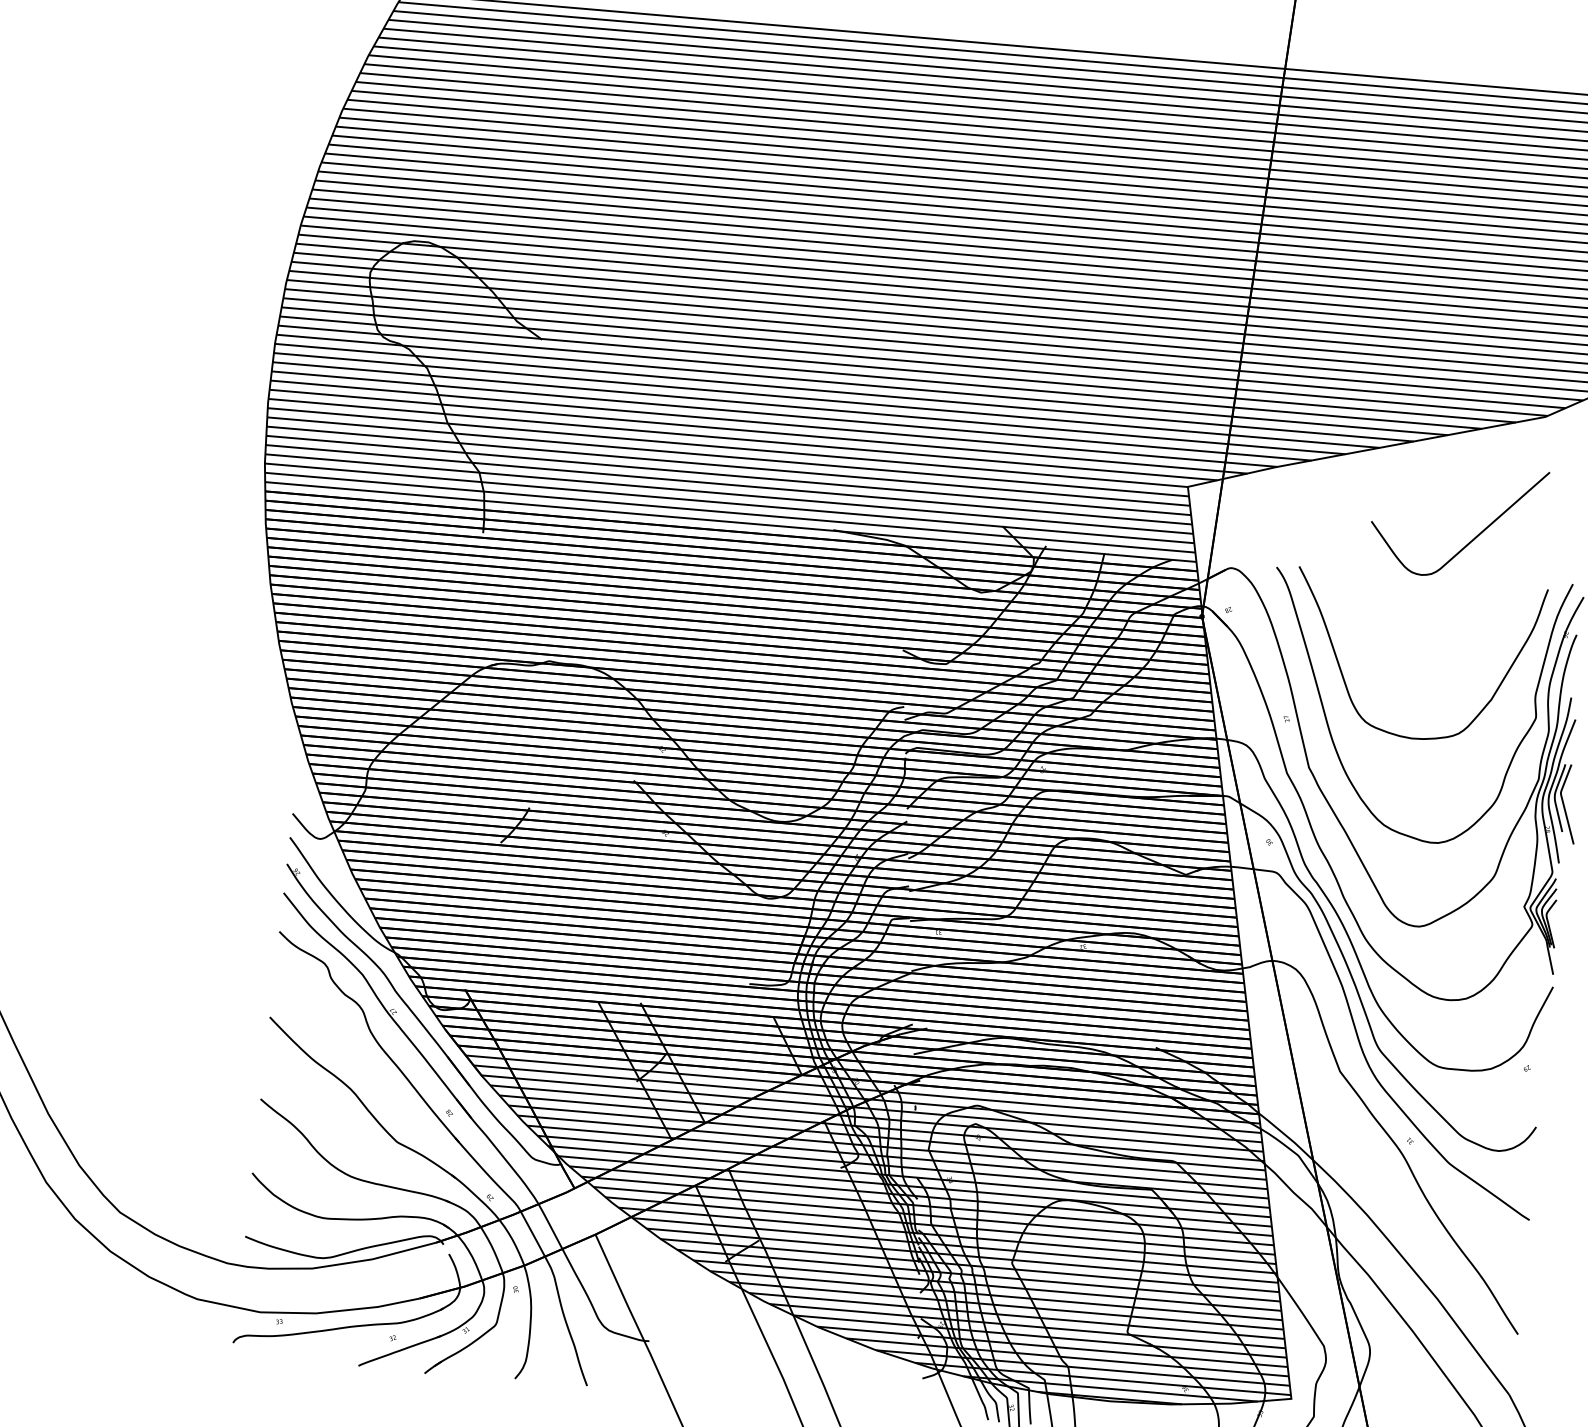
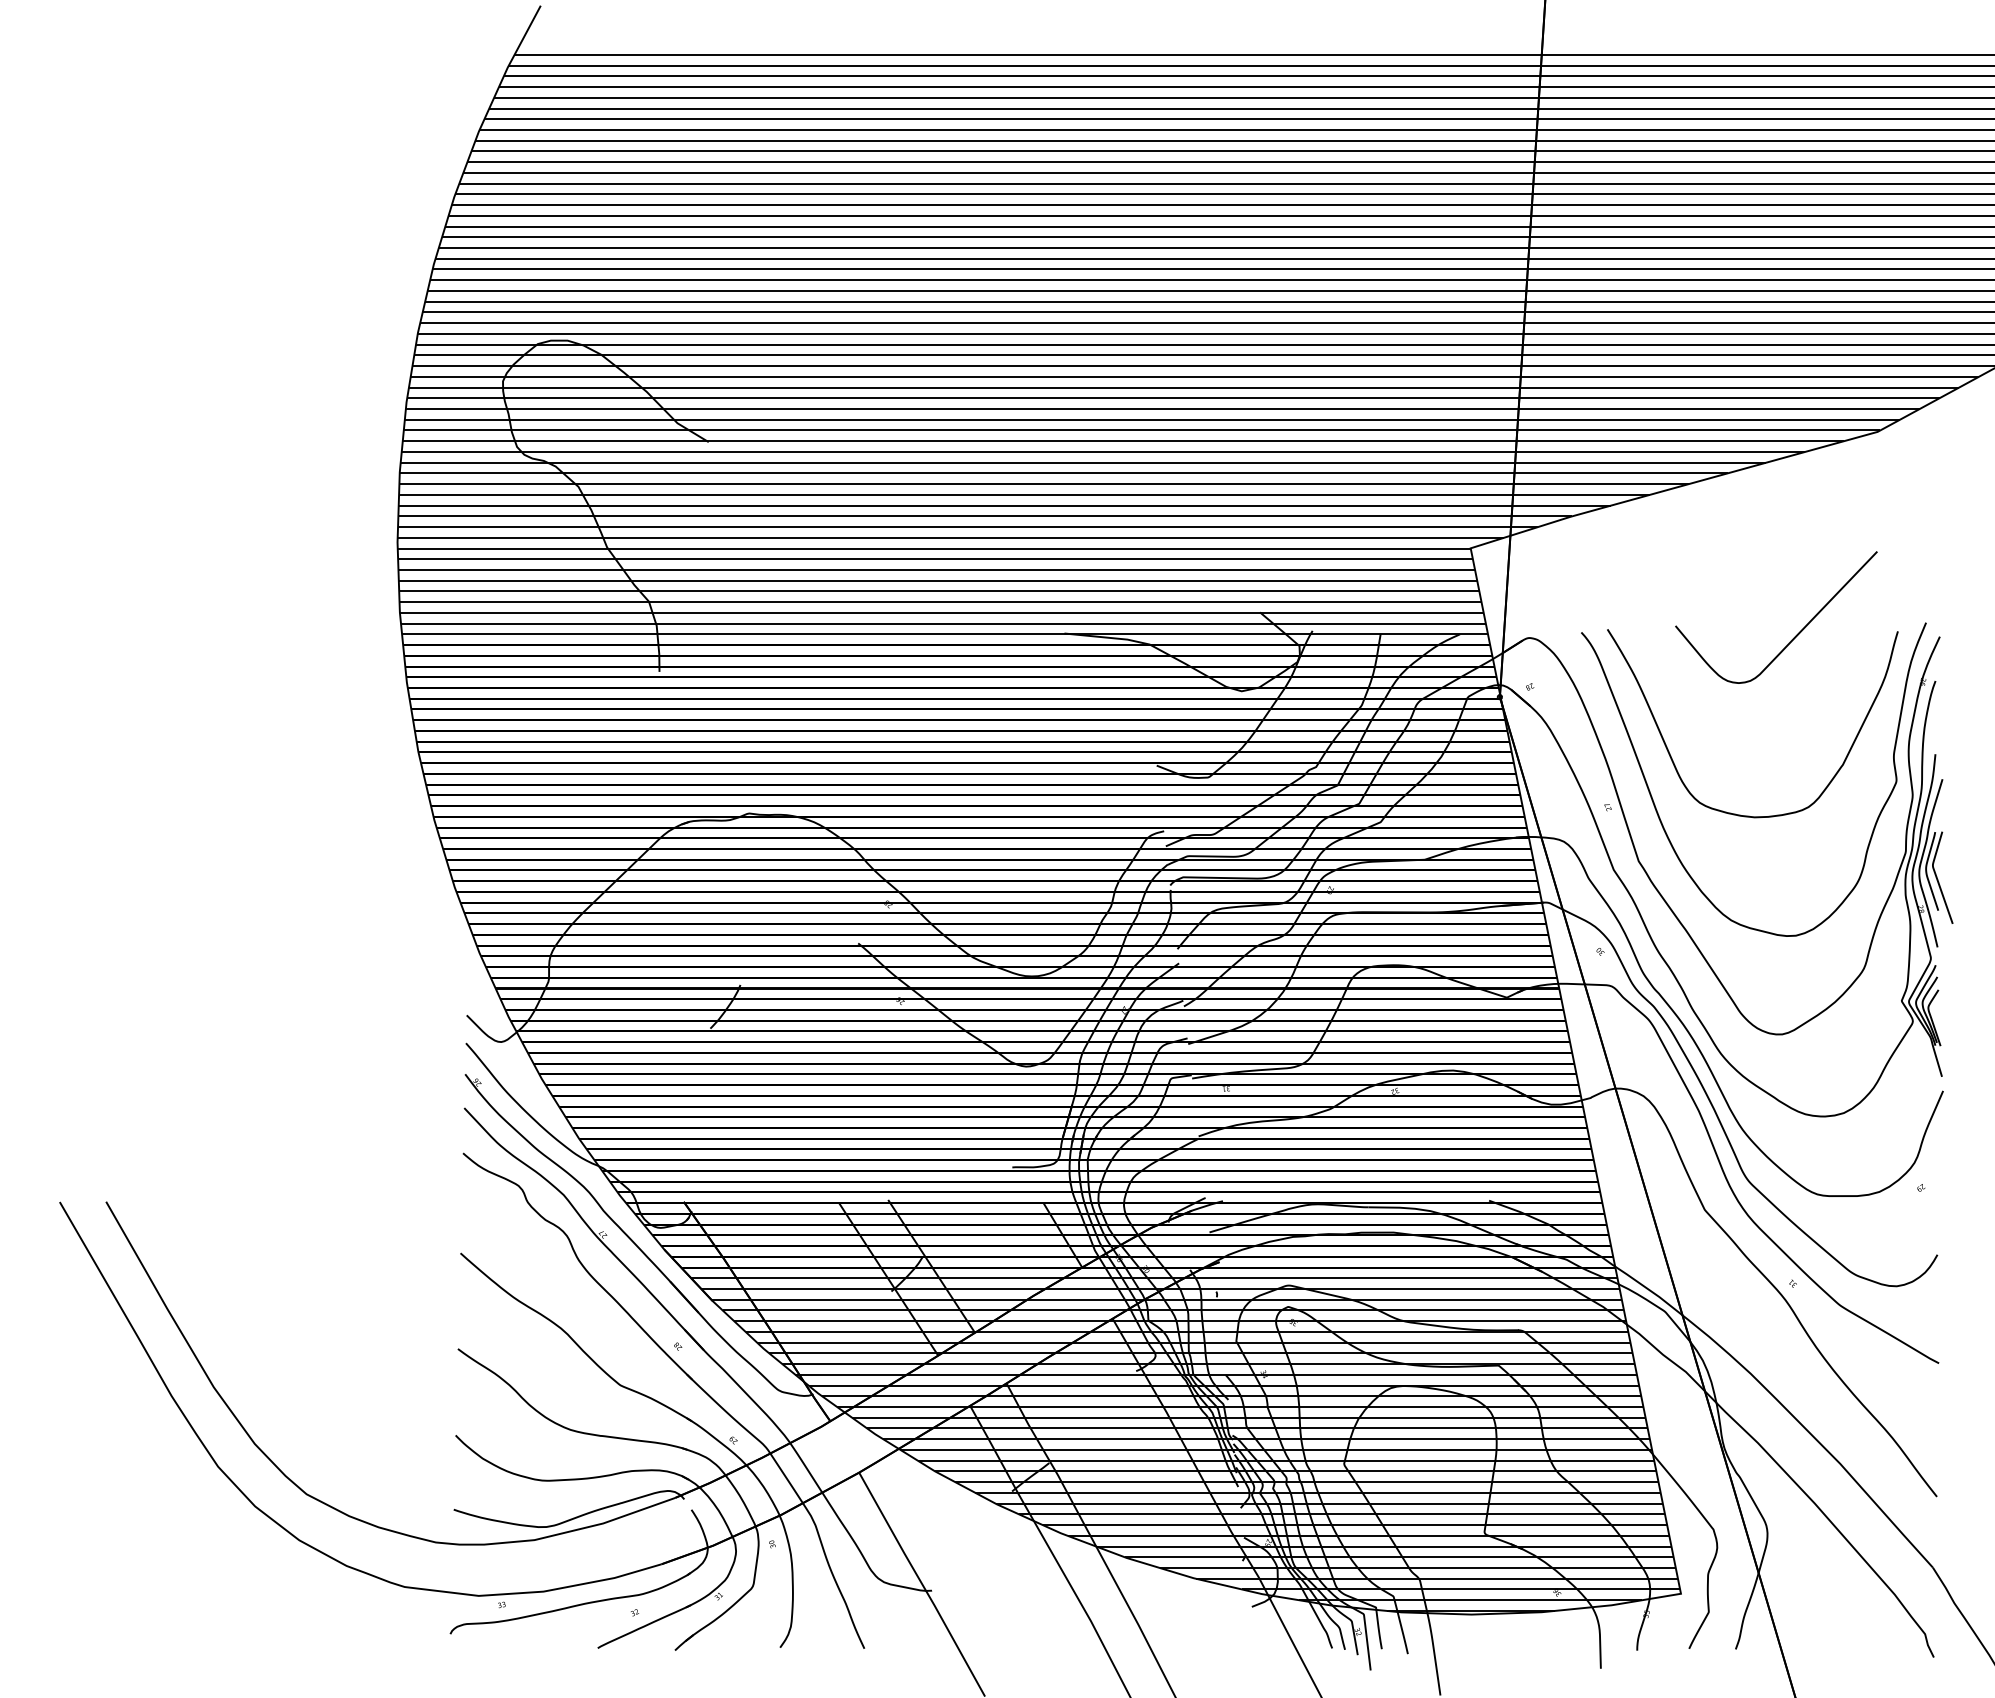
curve: (1473, 538) -> (1795, 635), moved

